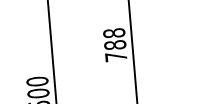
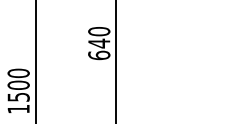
text: (115, 45) -> (99, 43), 788 -> 640

